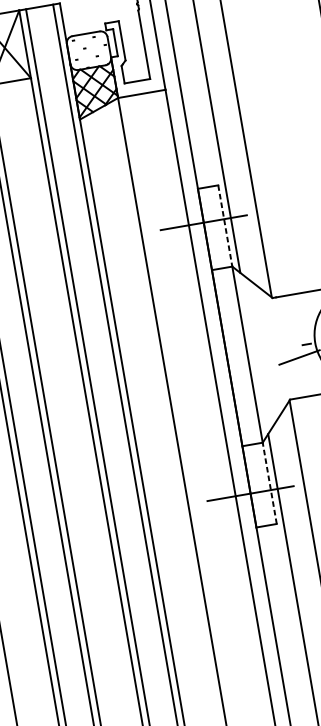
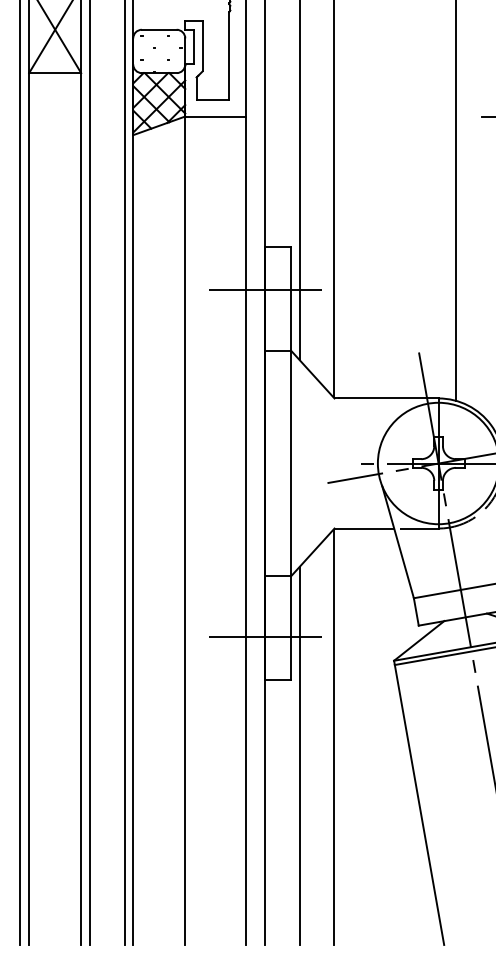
line: (225, 226) -> (291, 299), dashed -> solid
line: (269, 482) -> (291, 627), dashed -> solid

